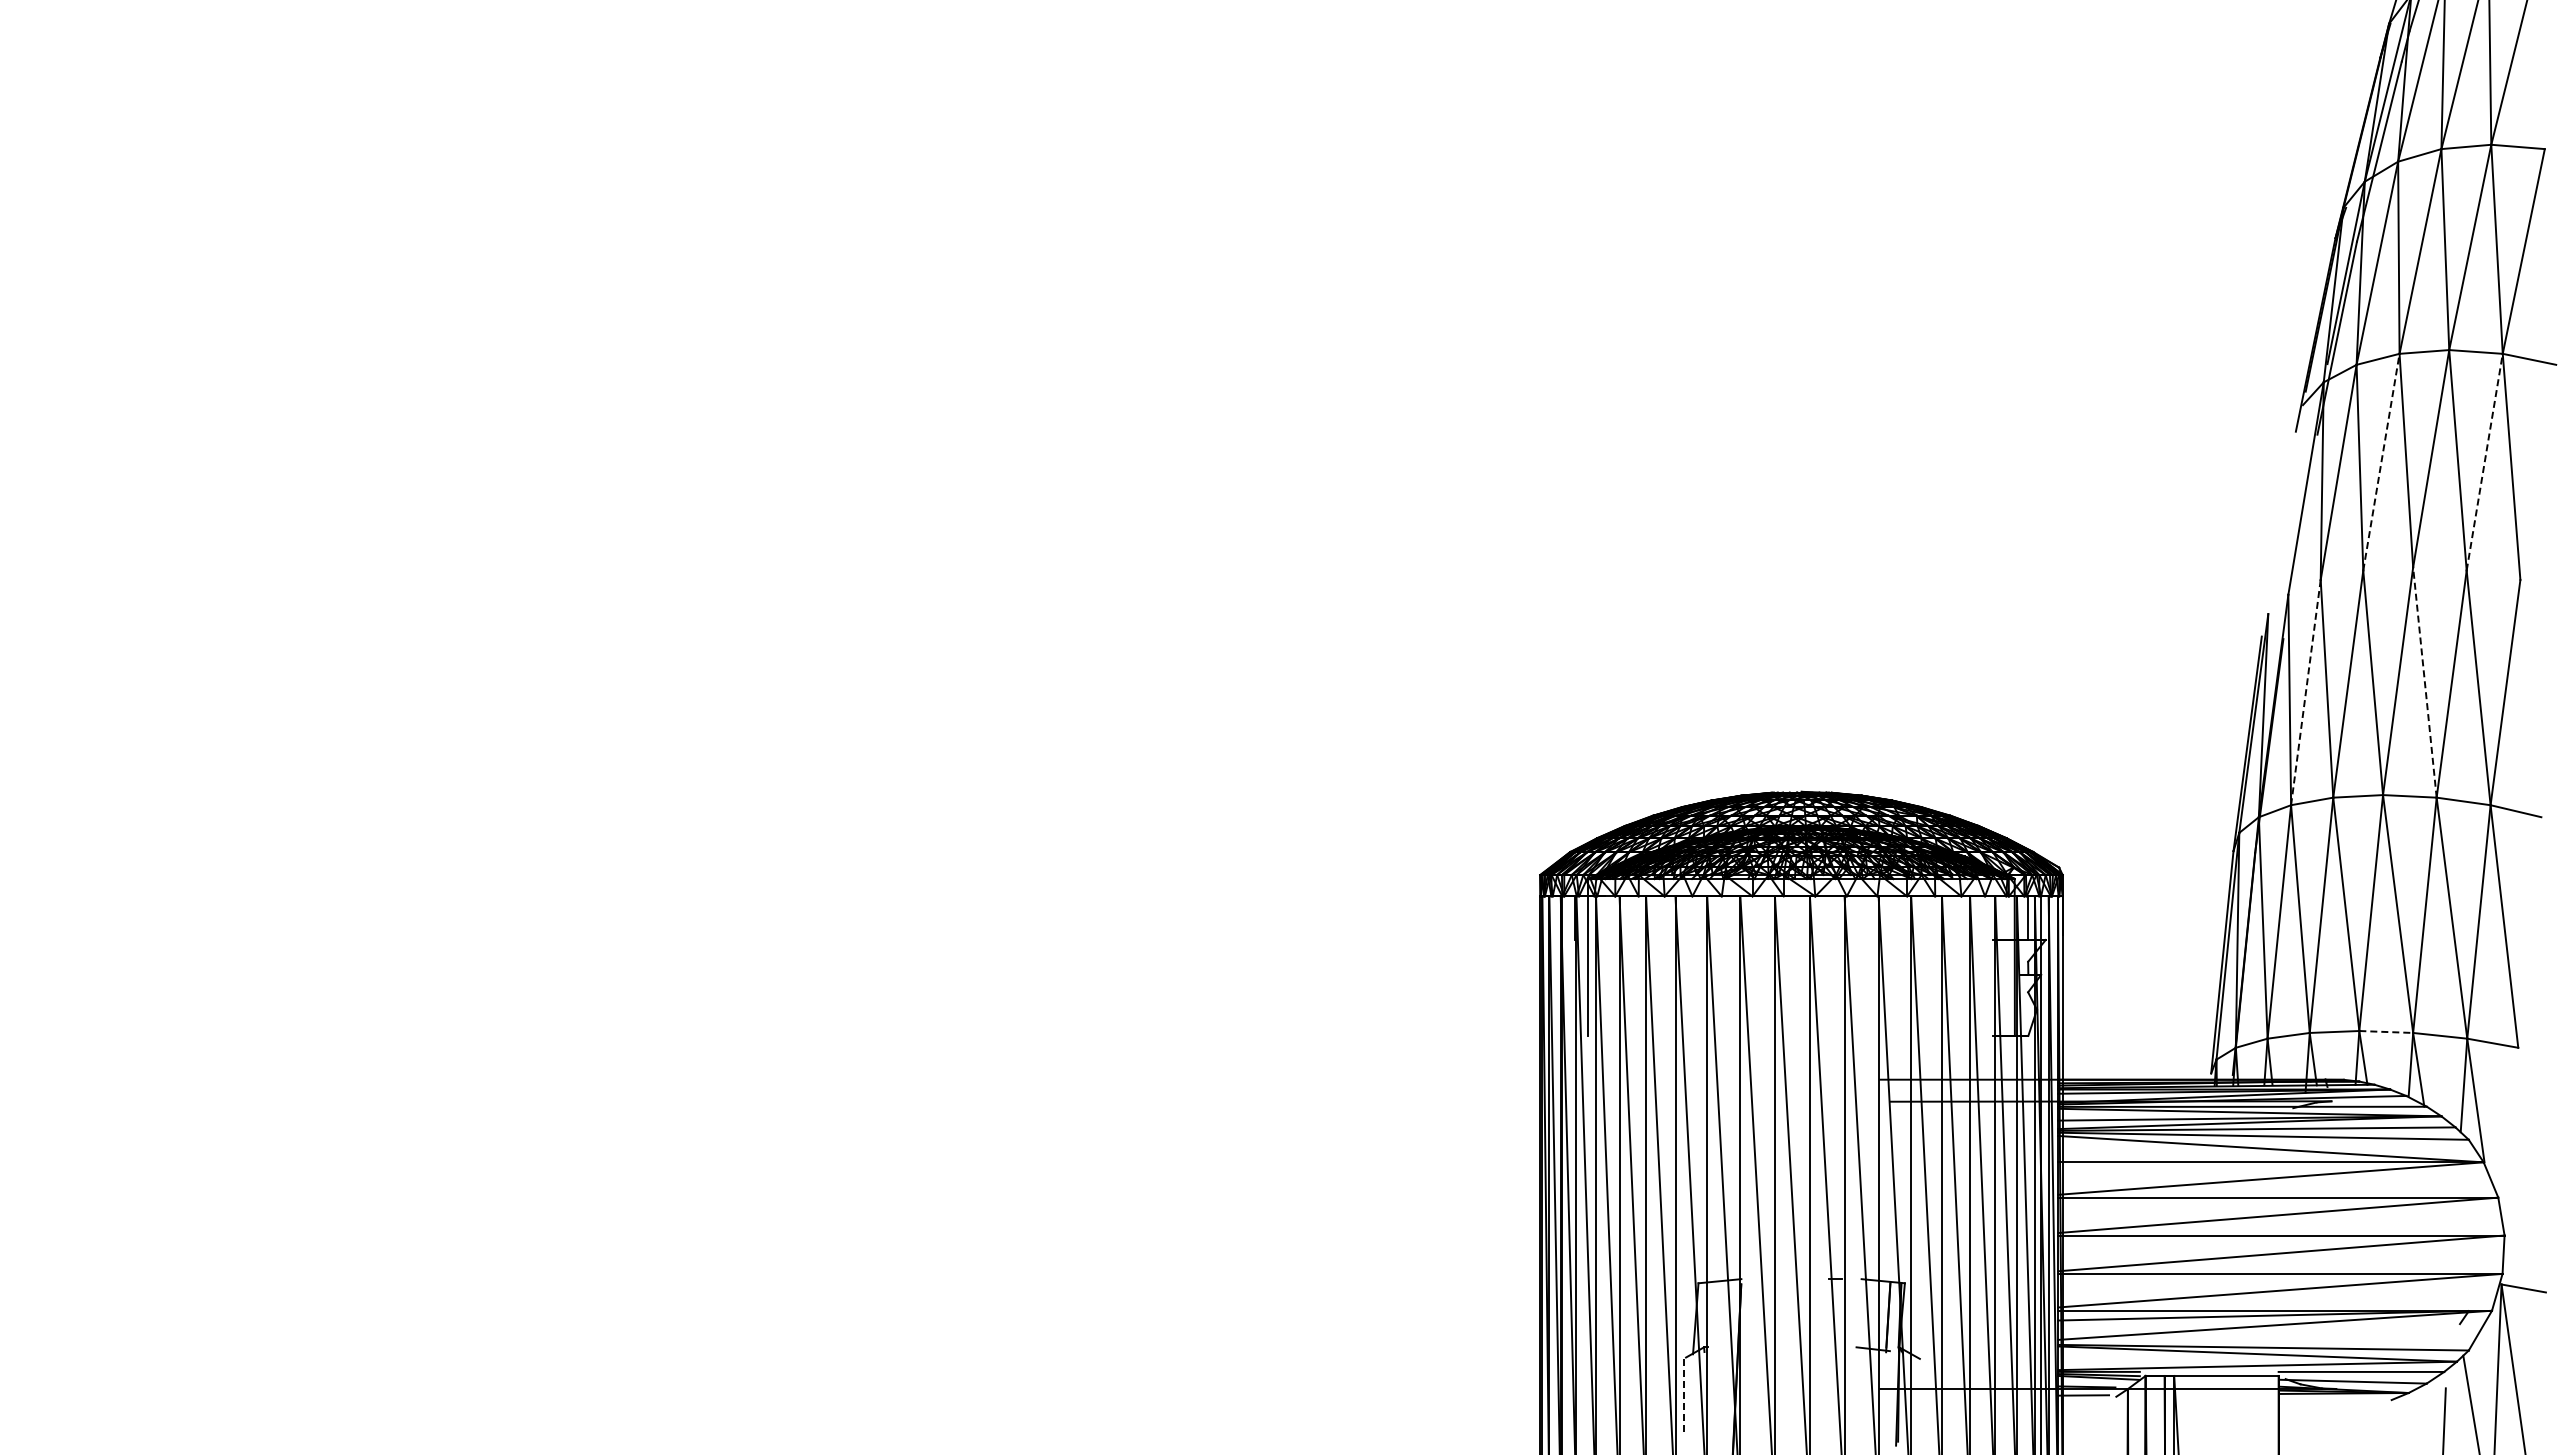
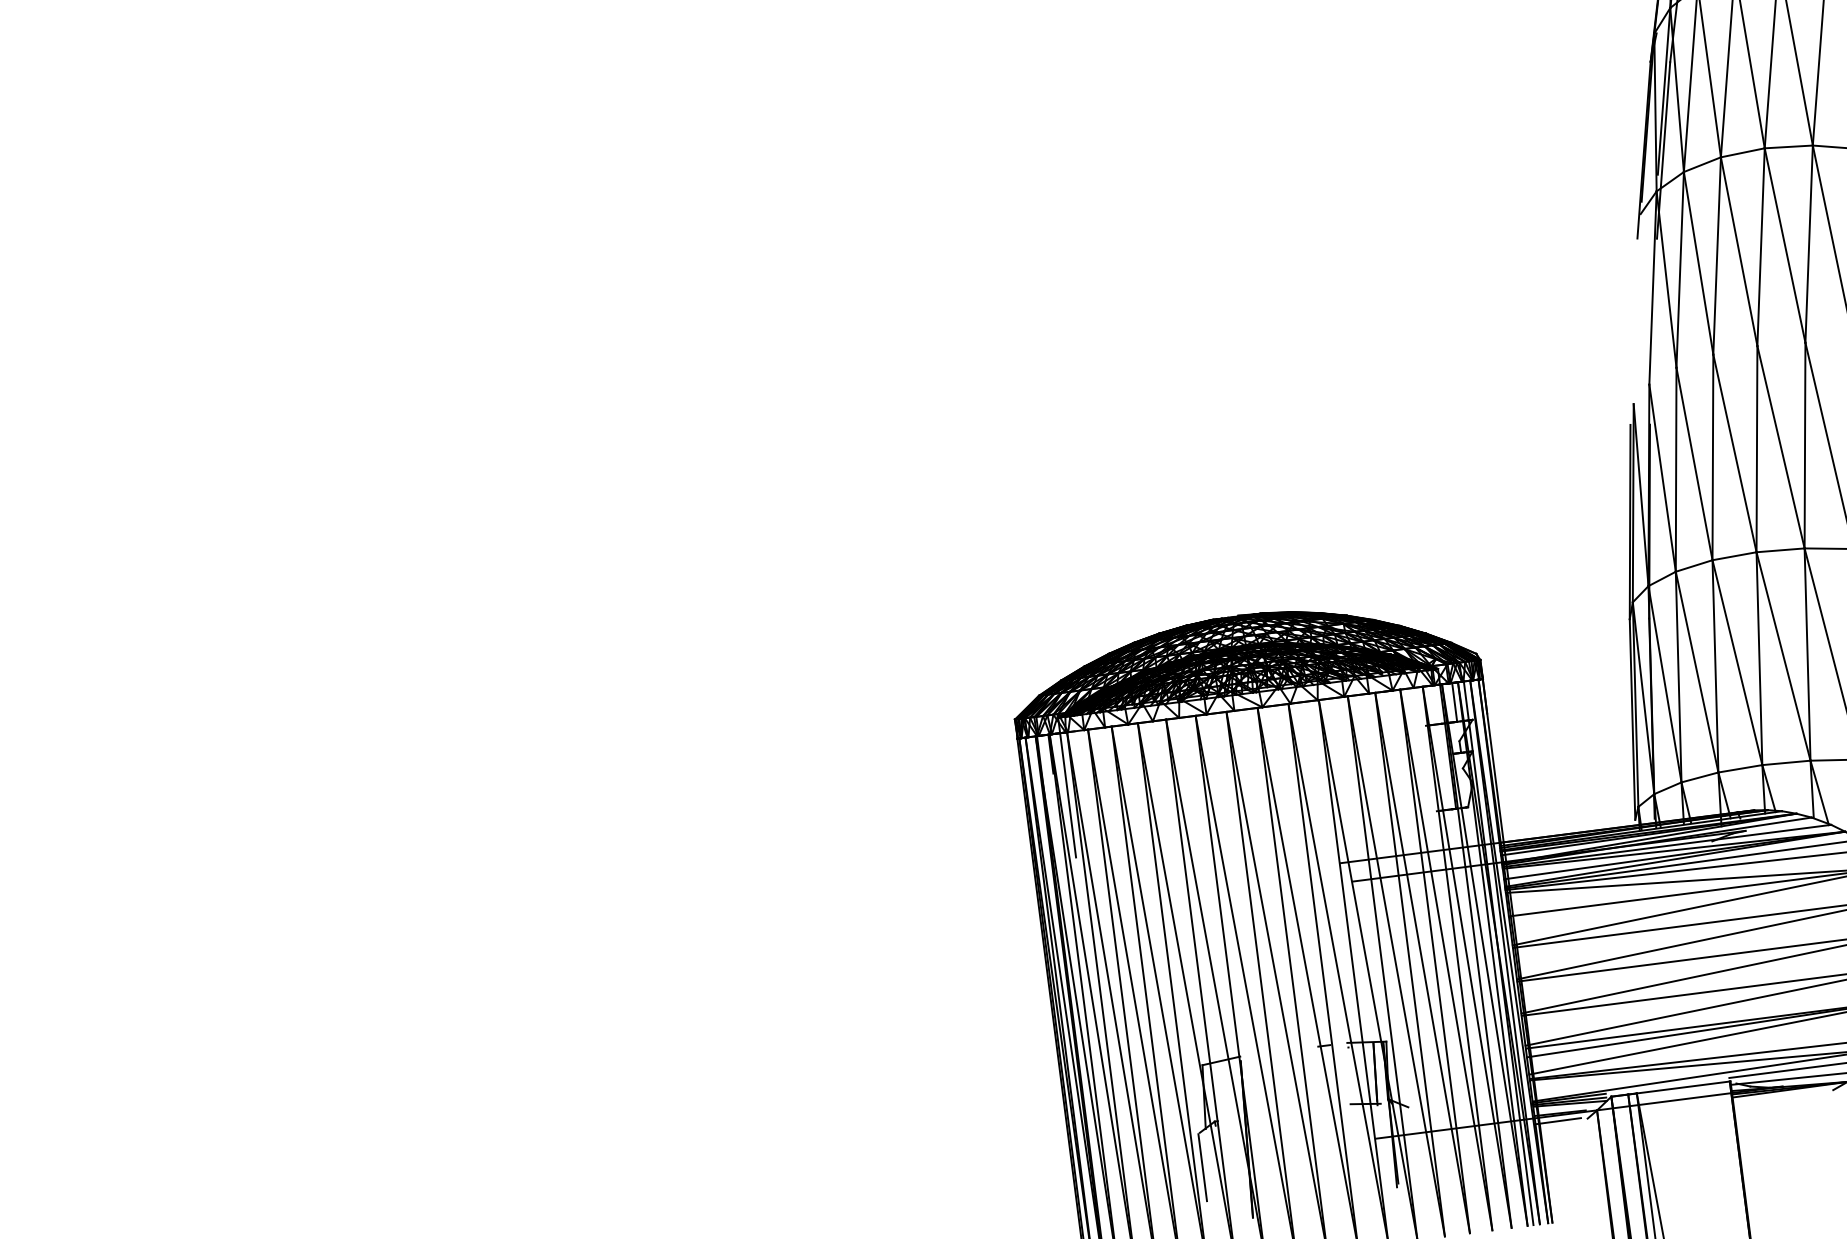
line: (2381, 462) -> (1717, 256), dashed -> solid
line: (2484, 462) -> (1808, 244), dashed -> solid
line: (2424, 682) -> (1780, 447), dashed -> solid
line: (2305, 692) -> (1675, 469), dashed -> solid
line: (2386, 1031) -> (1786, 762), dashed -> solid
line: (1684, 1396) -> (1202, 1167), dashed -> solid

